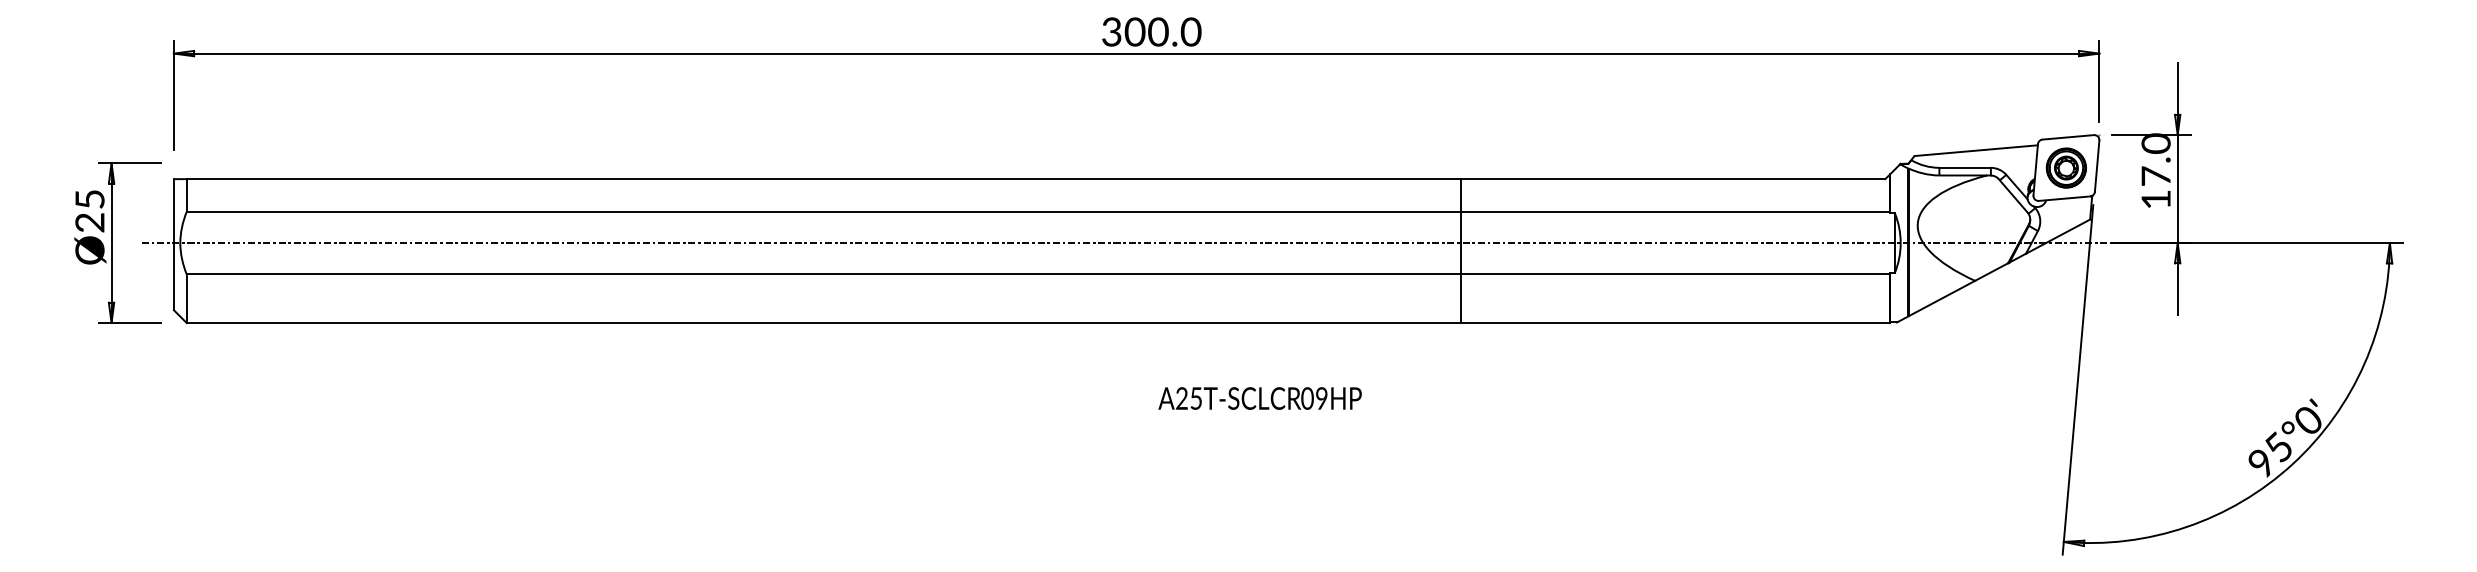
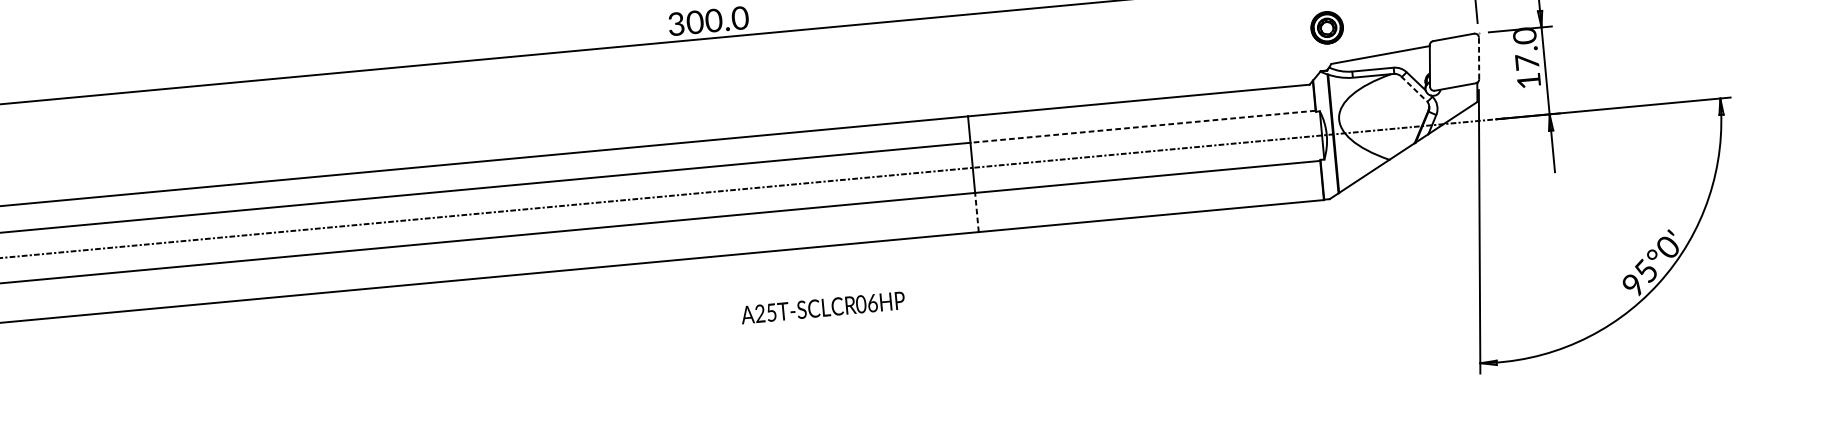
line: (2097, 166) -> (1479, 58), solid -> dashed
part: (2065, 167) -> (1326, 27), moved
line: (2013, 196) -> (1414, 89), solid -> dashed
line: (1675, 211) -> (1143, 126), solid -> dashed
line: (1460, 298) -> (976, 212), solid -> dashed
text: (1321, 398) -> (872, 303), 09HP -> 06HP

